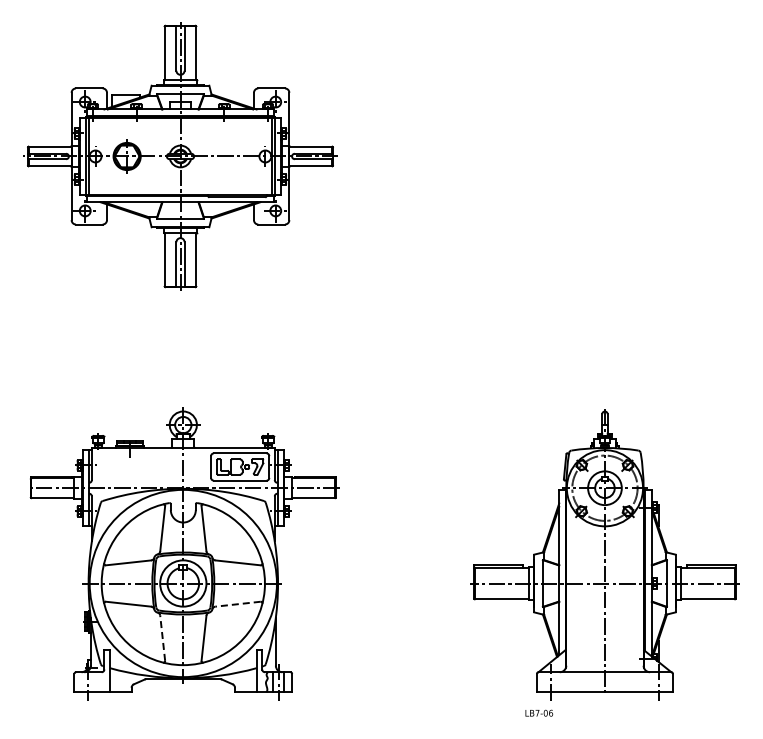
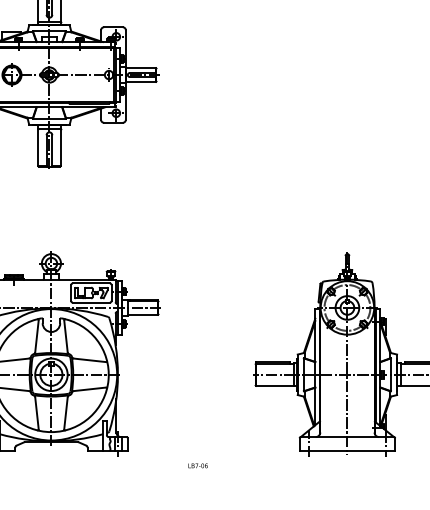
line: (238, 604) -> (90, 389), dashed -> solid
line: (162, 638) -> (36, 413), dashed -> solid
text: (539, 712) -> (198, 465), moved

